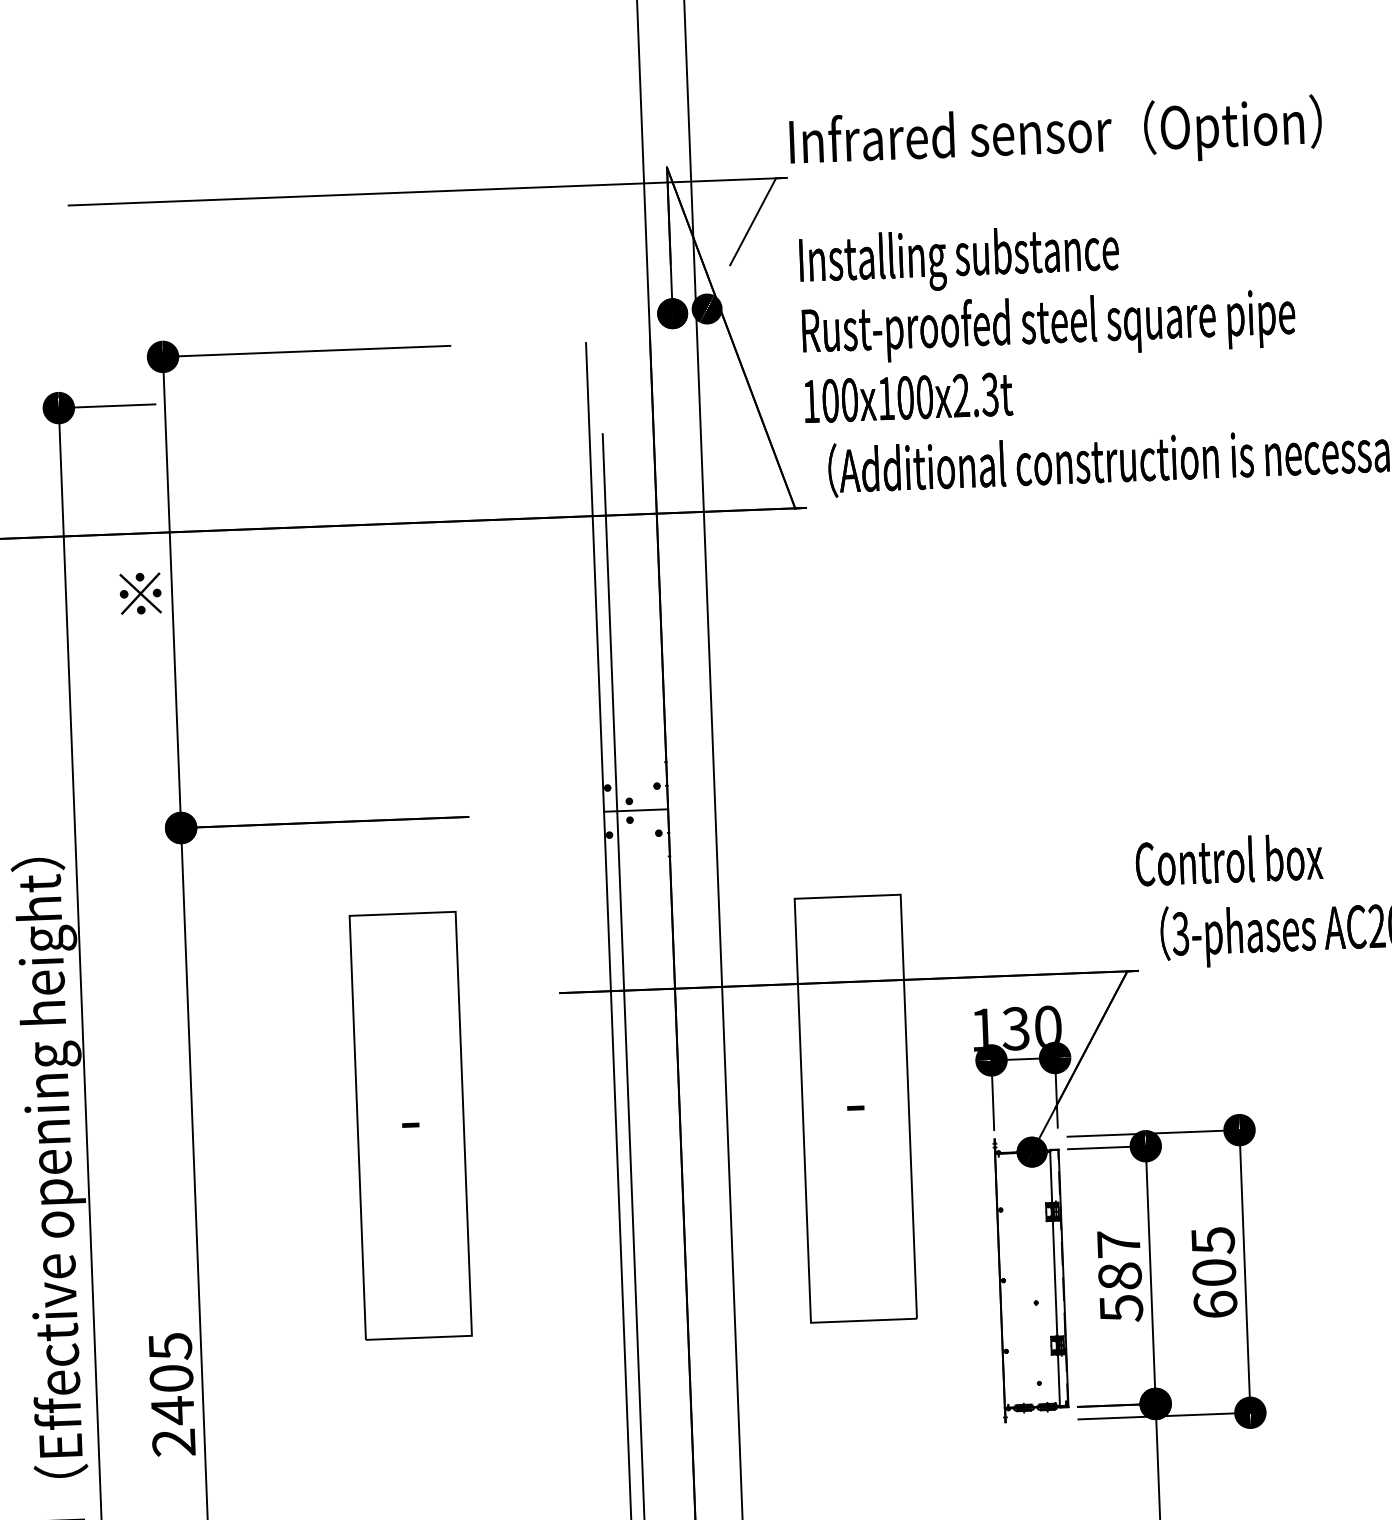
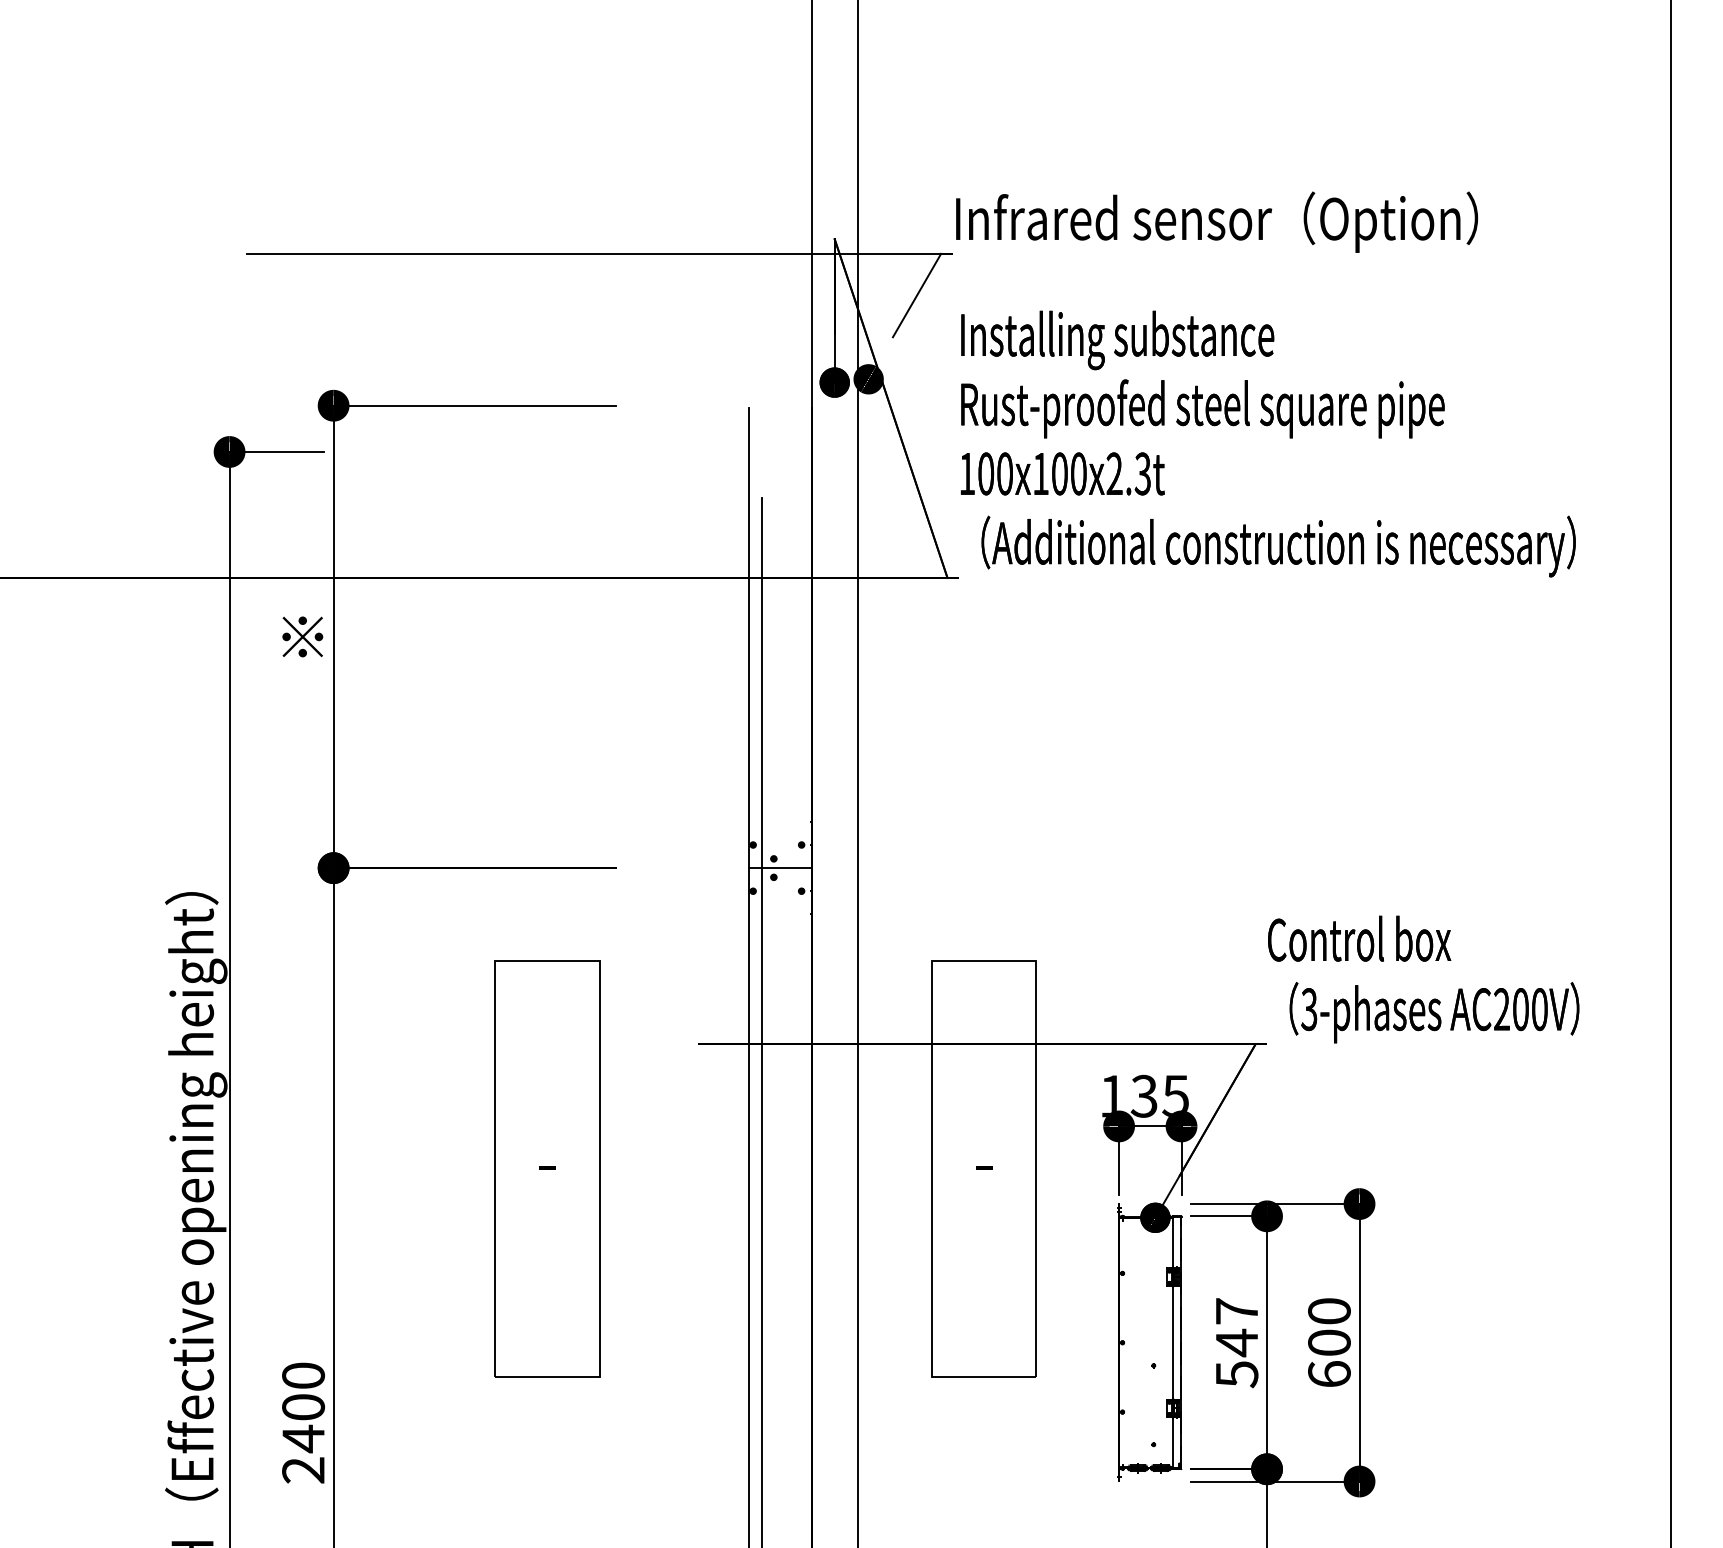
text: (1047, 1026) -> (1175, 1095), 130 -> 135
text: (1213, 1240) -> (1329, 1311), 605 -> 600
text: (1119, 1275) -> (1236, 1342), 587 -> 547
text: (170, 1346) -> (303, 1375), 2405 -> 2400

